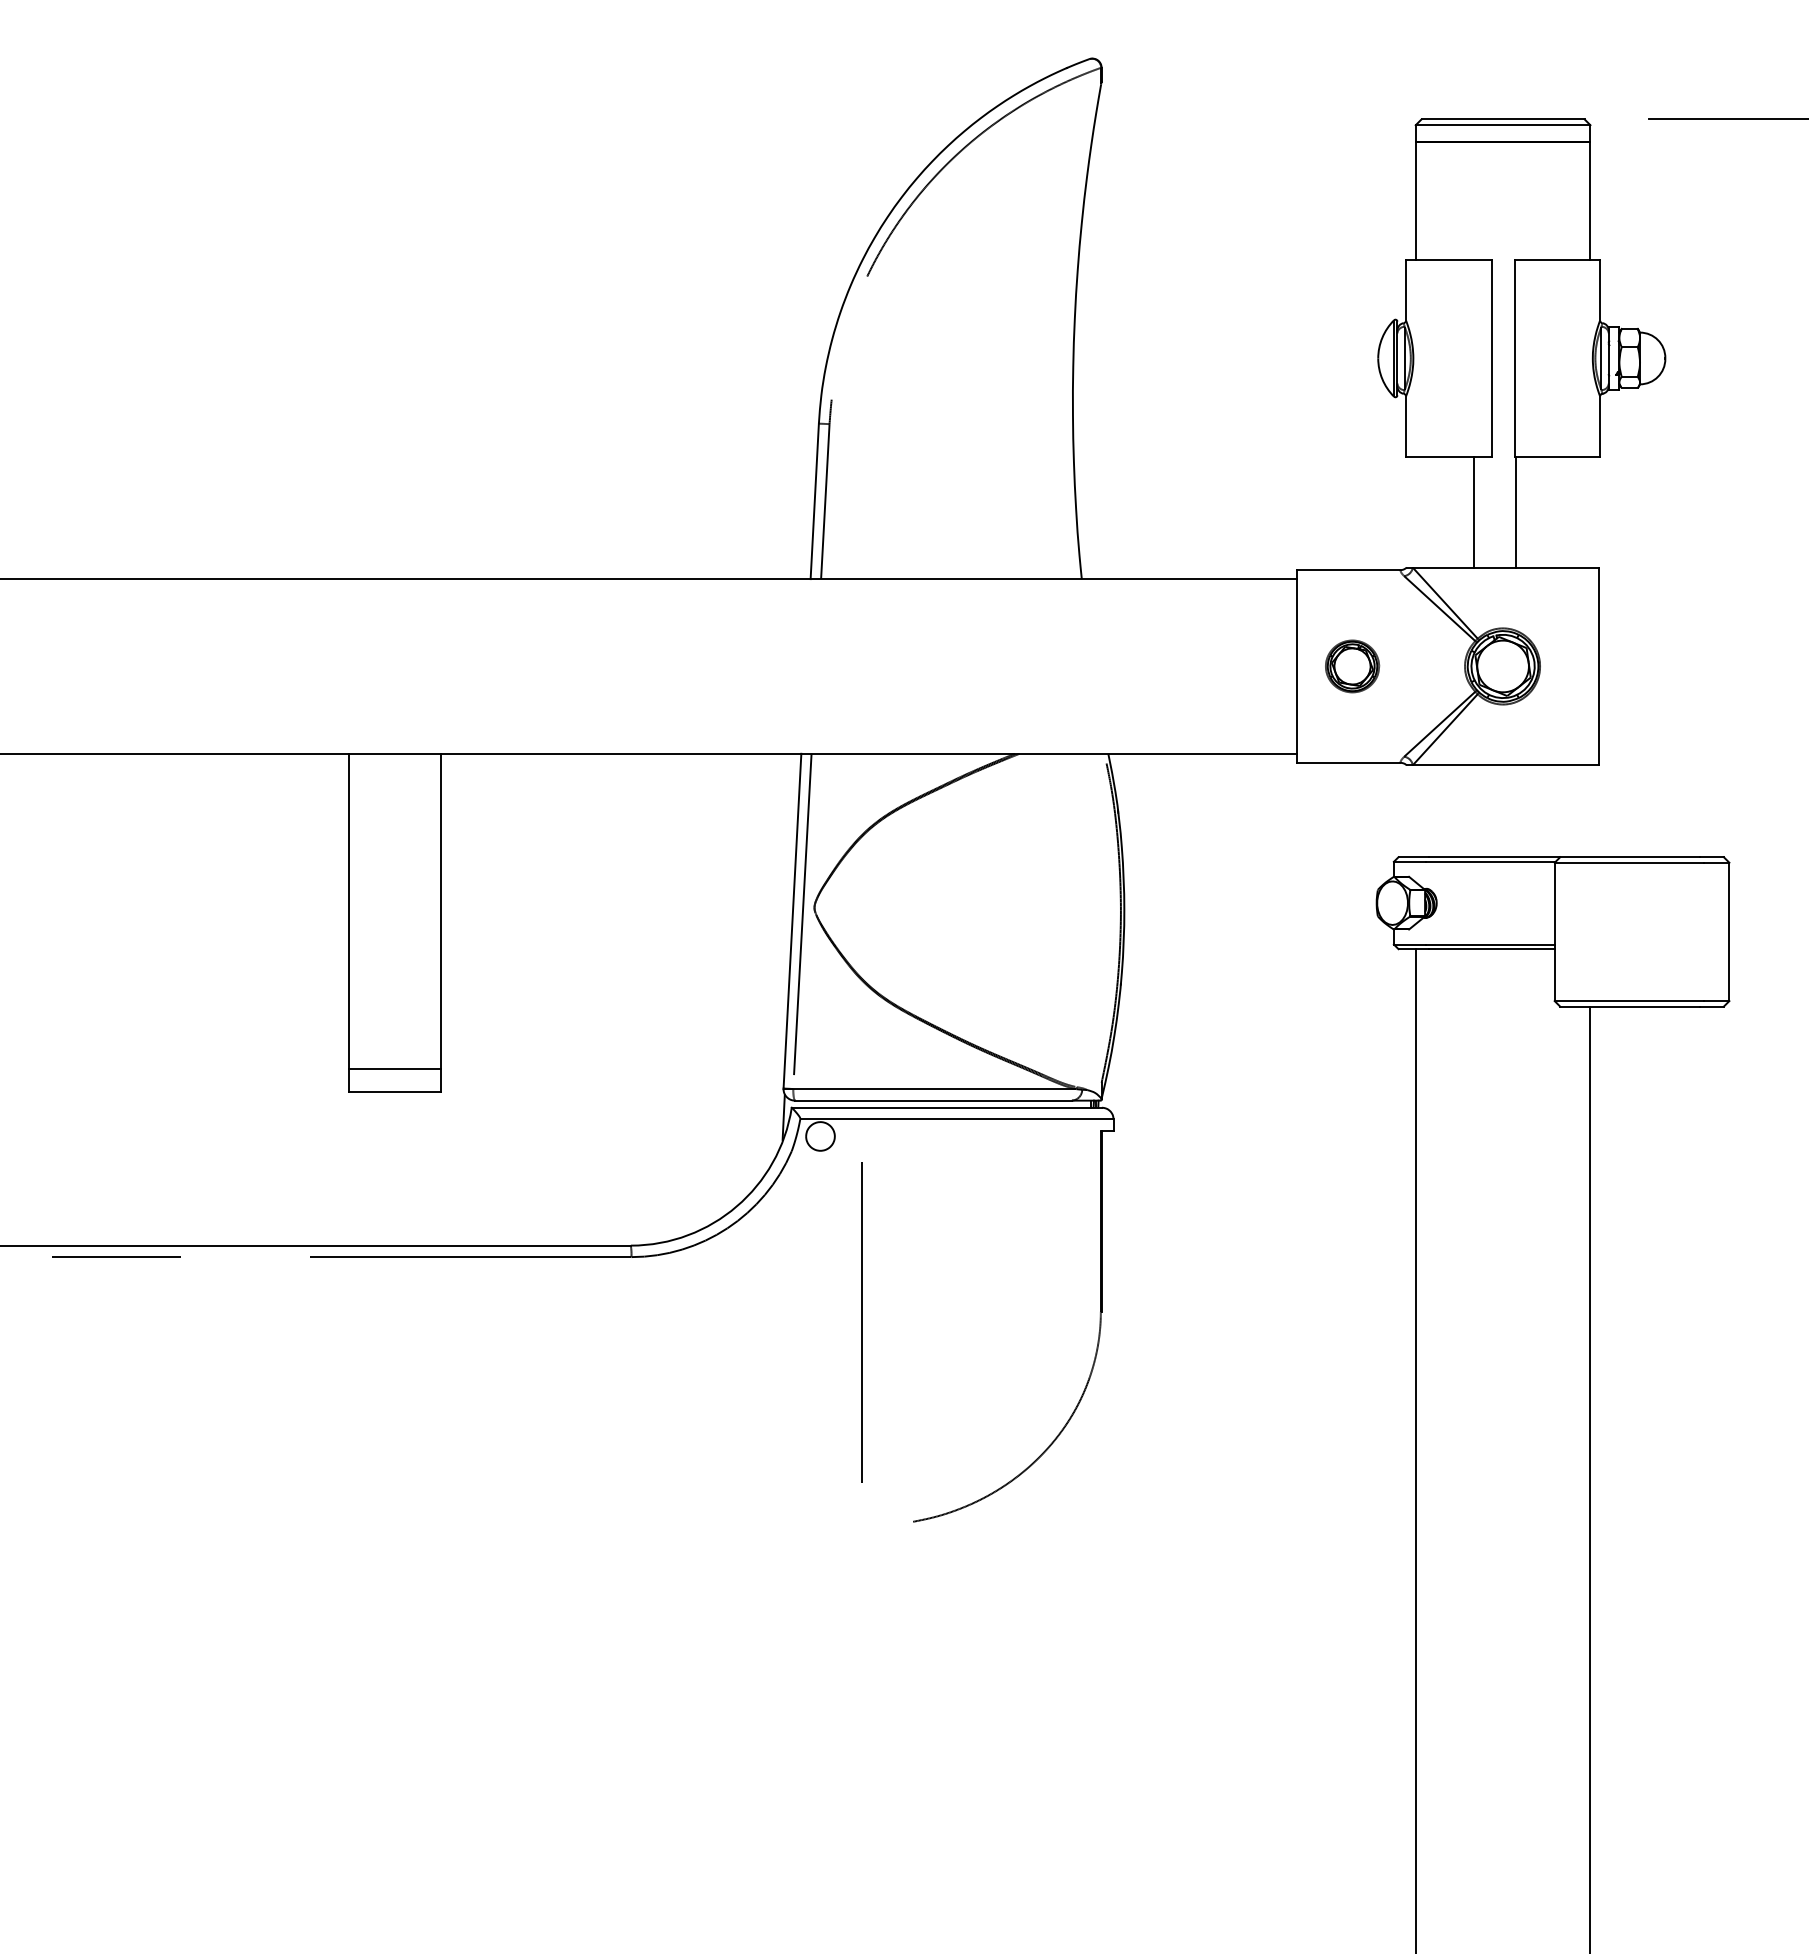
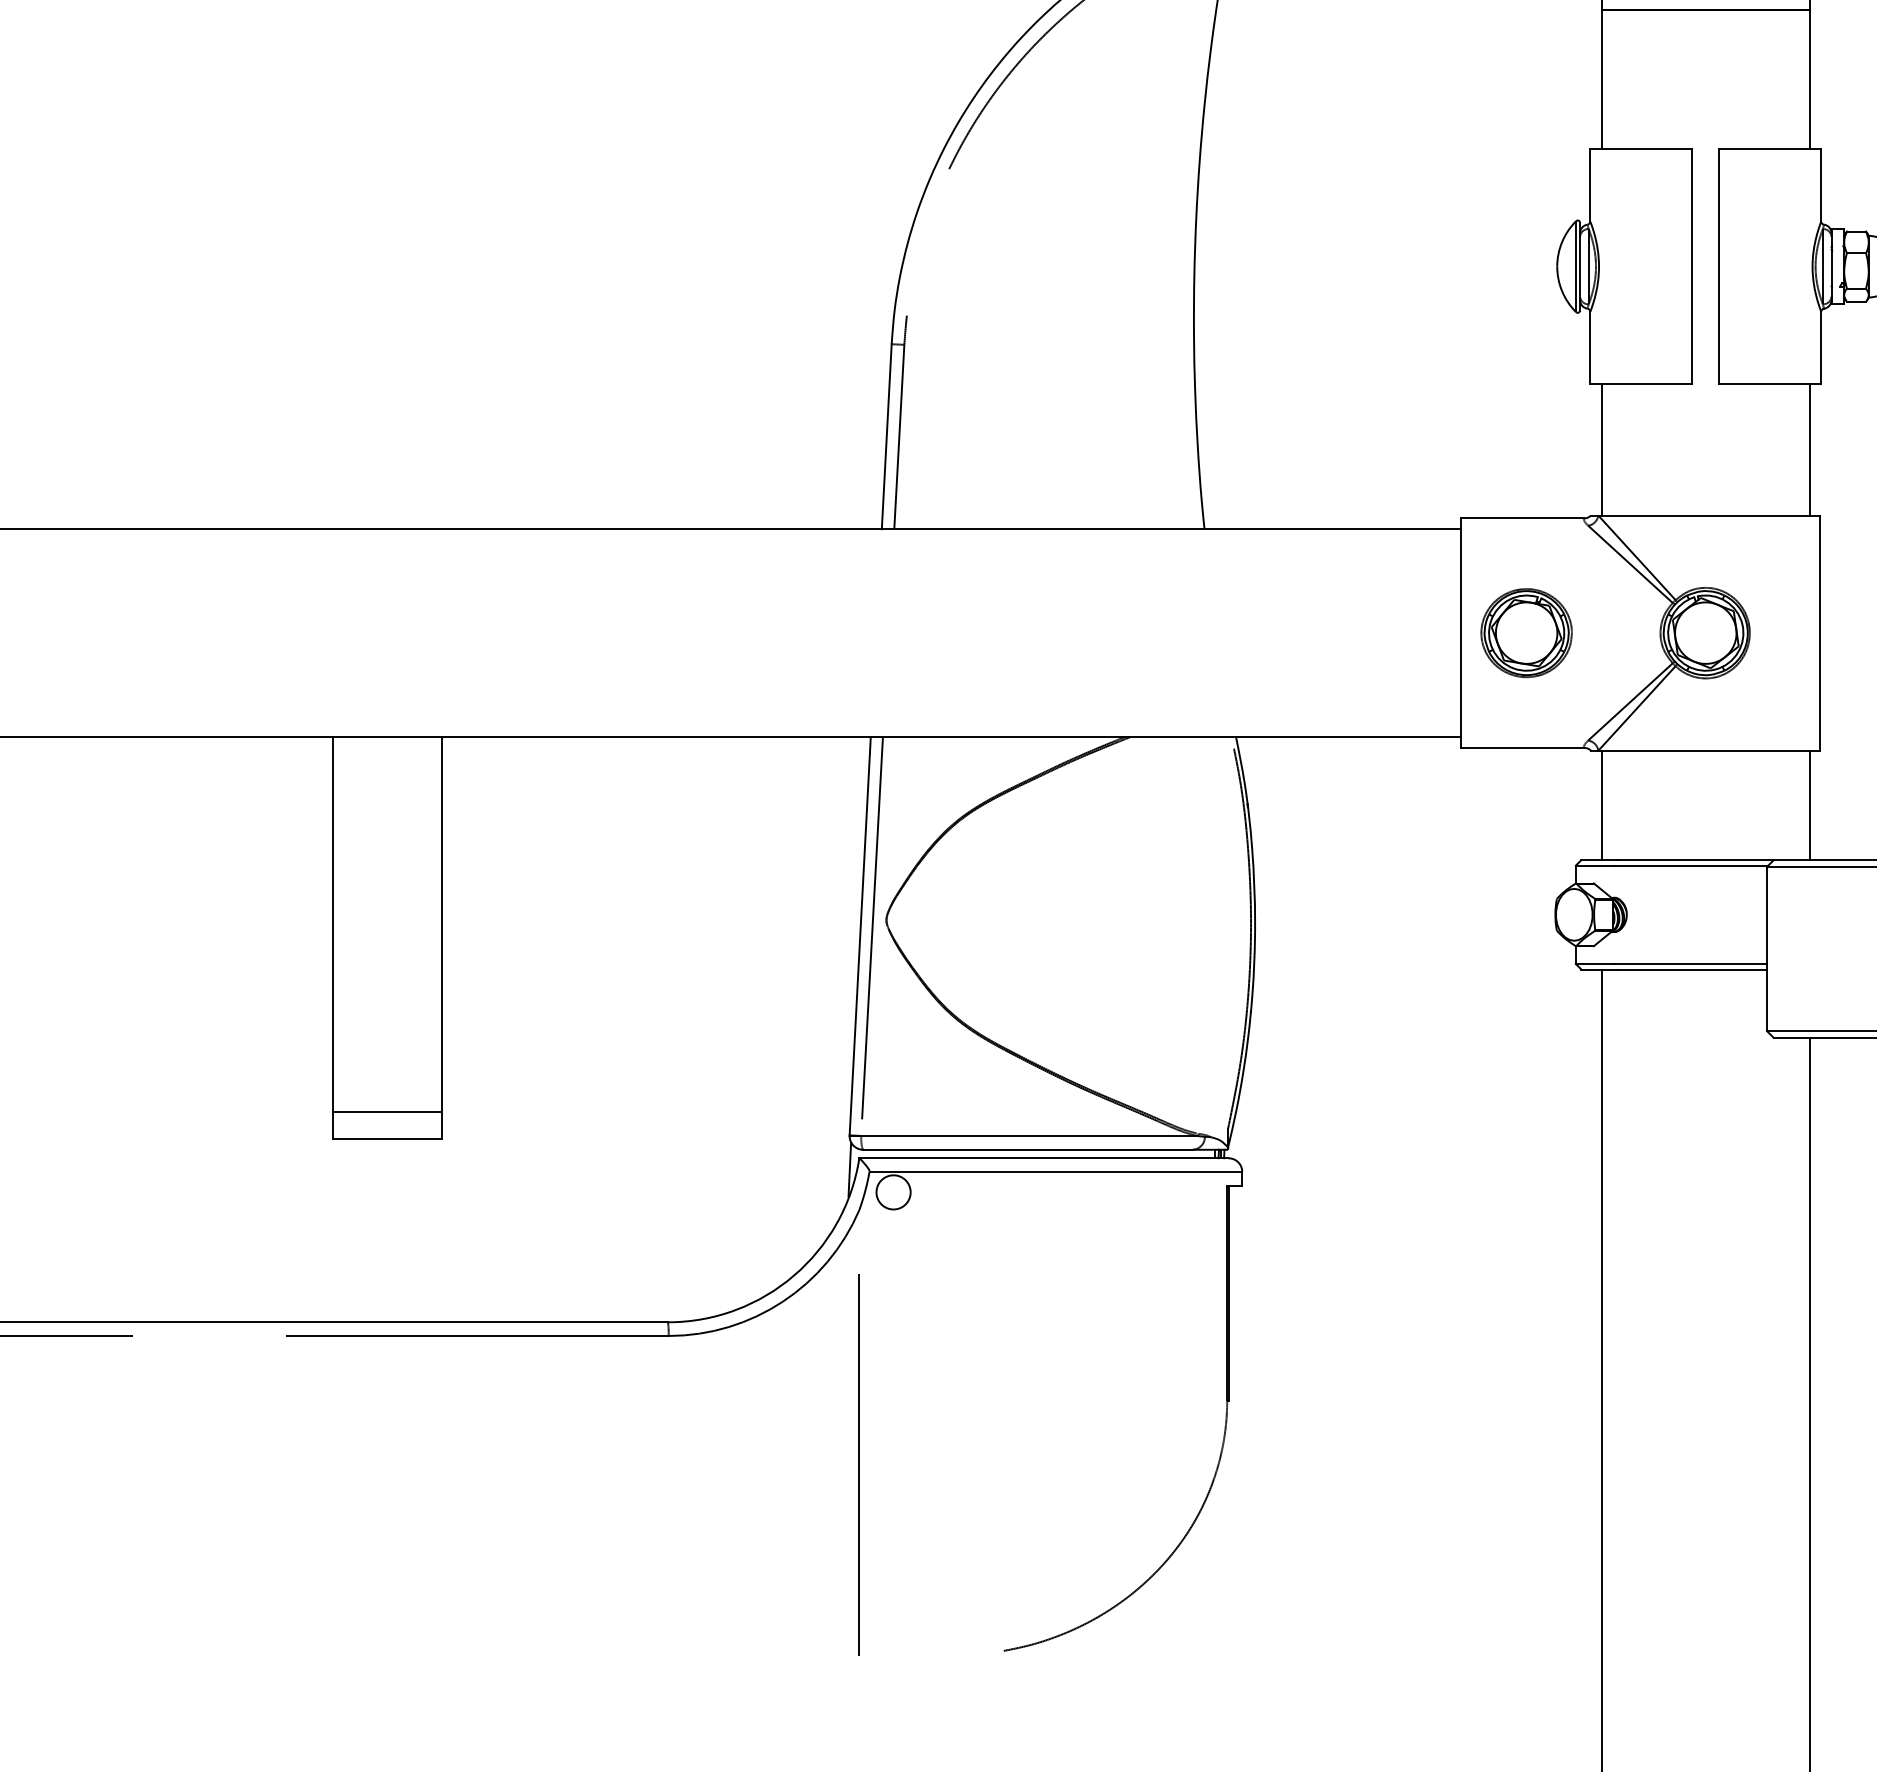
line: (1473, 512) -> (1601, 449), moved
line: (1516, 512) -> (1809, 449), moved
part: (1352, 666) -> (1526, 633), size x1.43
line: (1415, 811) -> (1601, 805), added
line: (1590, 811) -> (1809, 805), added
line: (861, 1322) -> (859, 1464), moved

